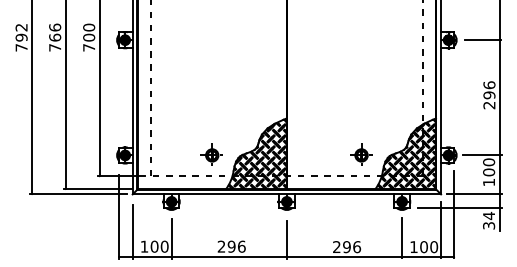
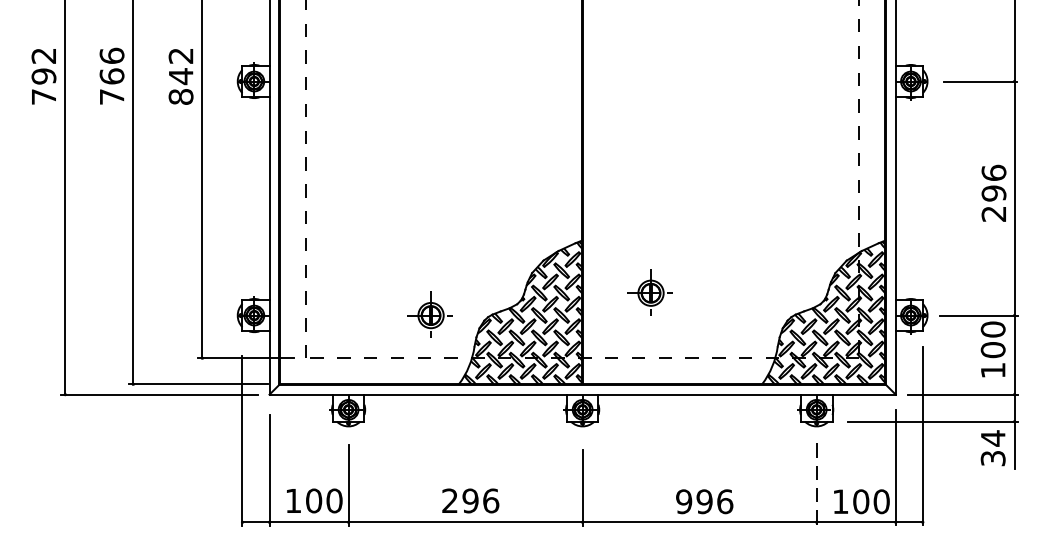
text: (89, 37) -> (181, 76), 700 -> 842
part: (361, 154) -> (650, 291), moved
line: (402, 237) -> (817, 482), solid -> dashed
text: (336, 247) -> (683, 502), 296 -> 996

